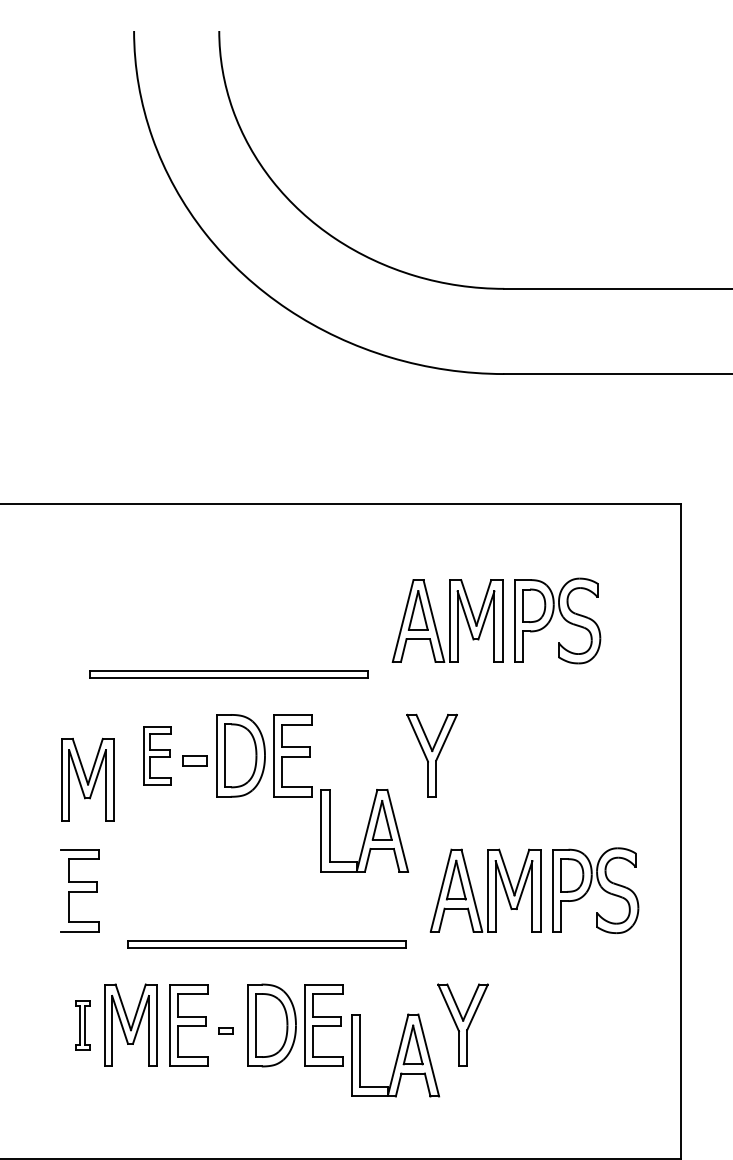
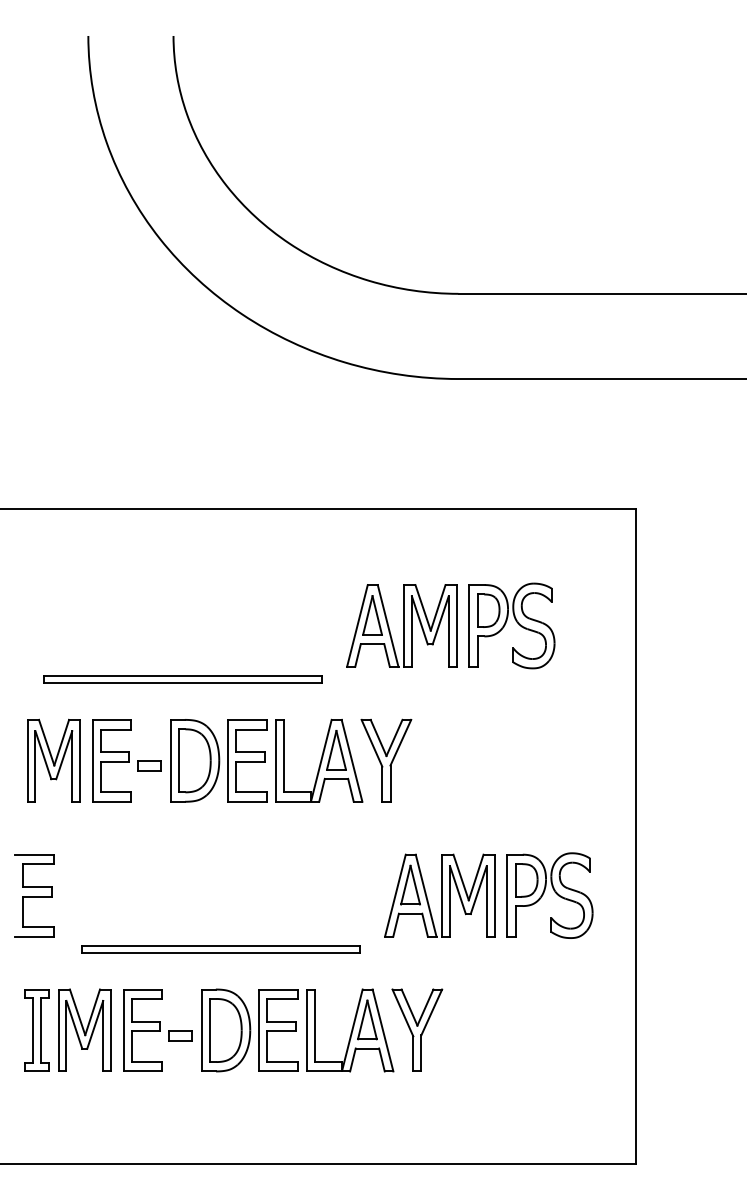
part: (157, 755) -> (111, 760), size x1.43
part: (87, 779) -> (53, 760), moved
part: (365, 830) -> (319, 760), moved
part: (82, 1025) -> (36, 1030), size x1.67
part: (226, 1030) -> (180, 1035), size x1.67
part: (396, 1055) -> (350, 1030), moved

